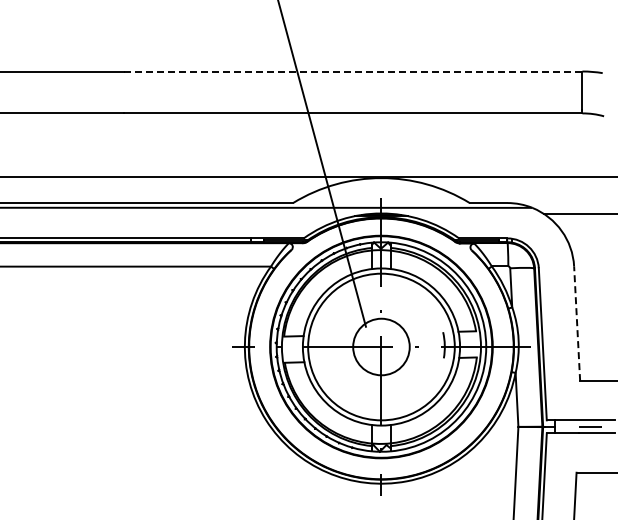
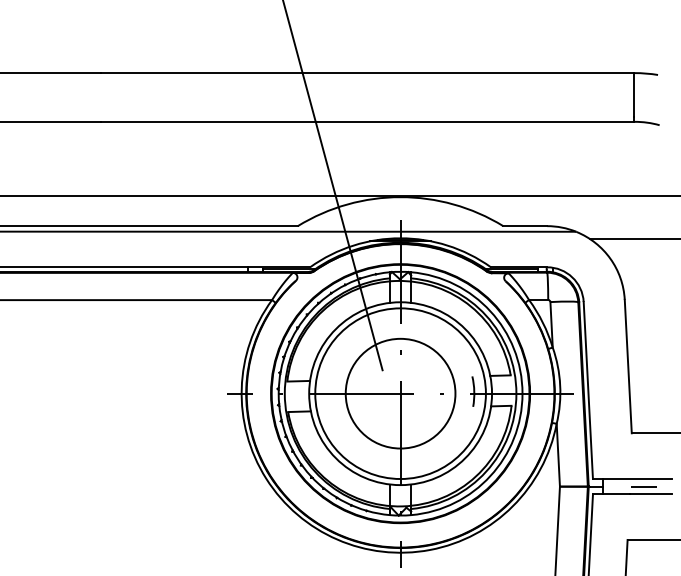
line: (353, 71) -> (368, 73), dashed -> solid
line: (577, 323) -> (628, 366), dashed -> solid
circle: (381, 346) -> (400, 393), size x1.67

